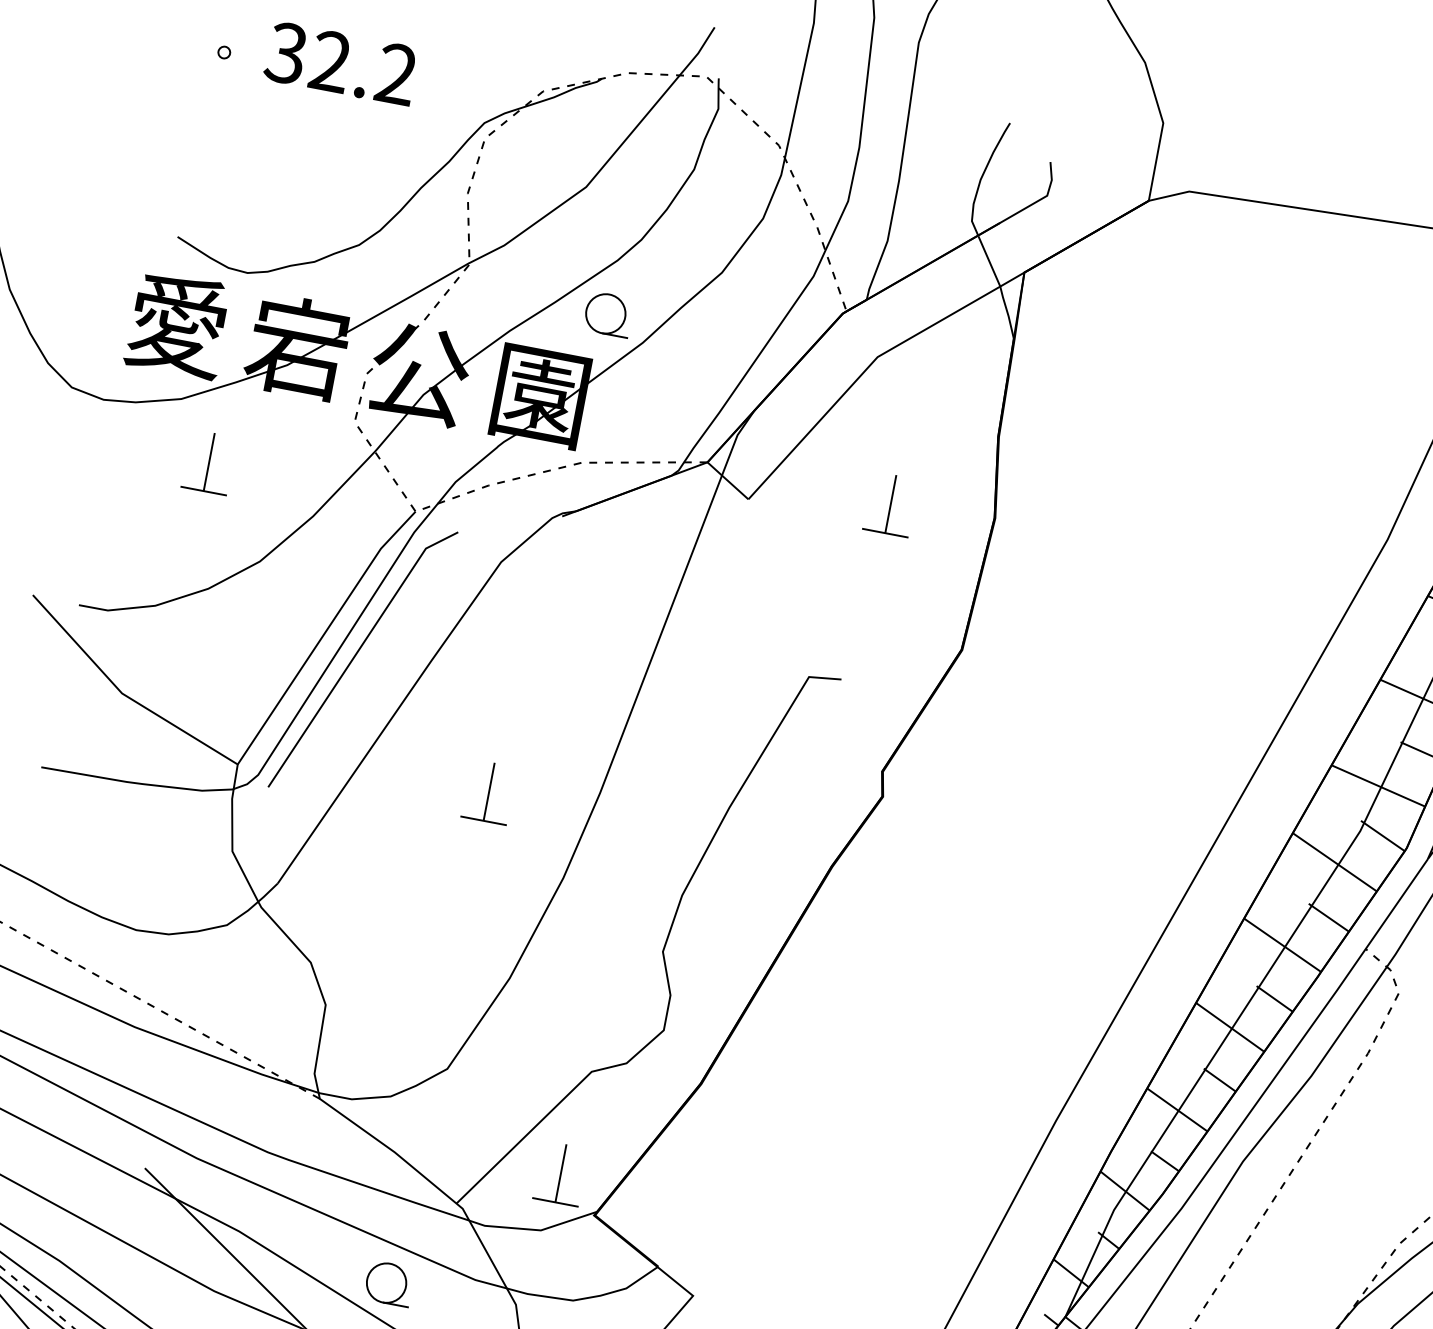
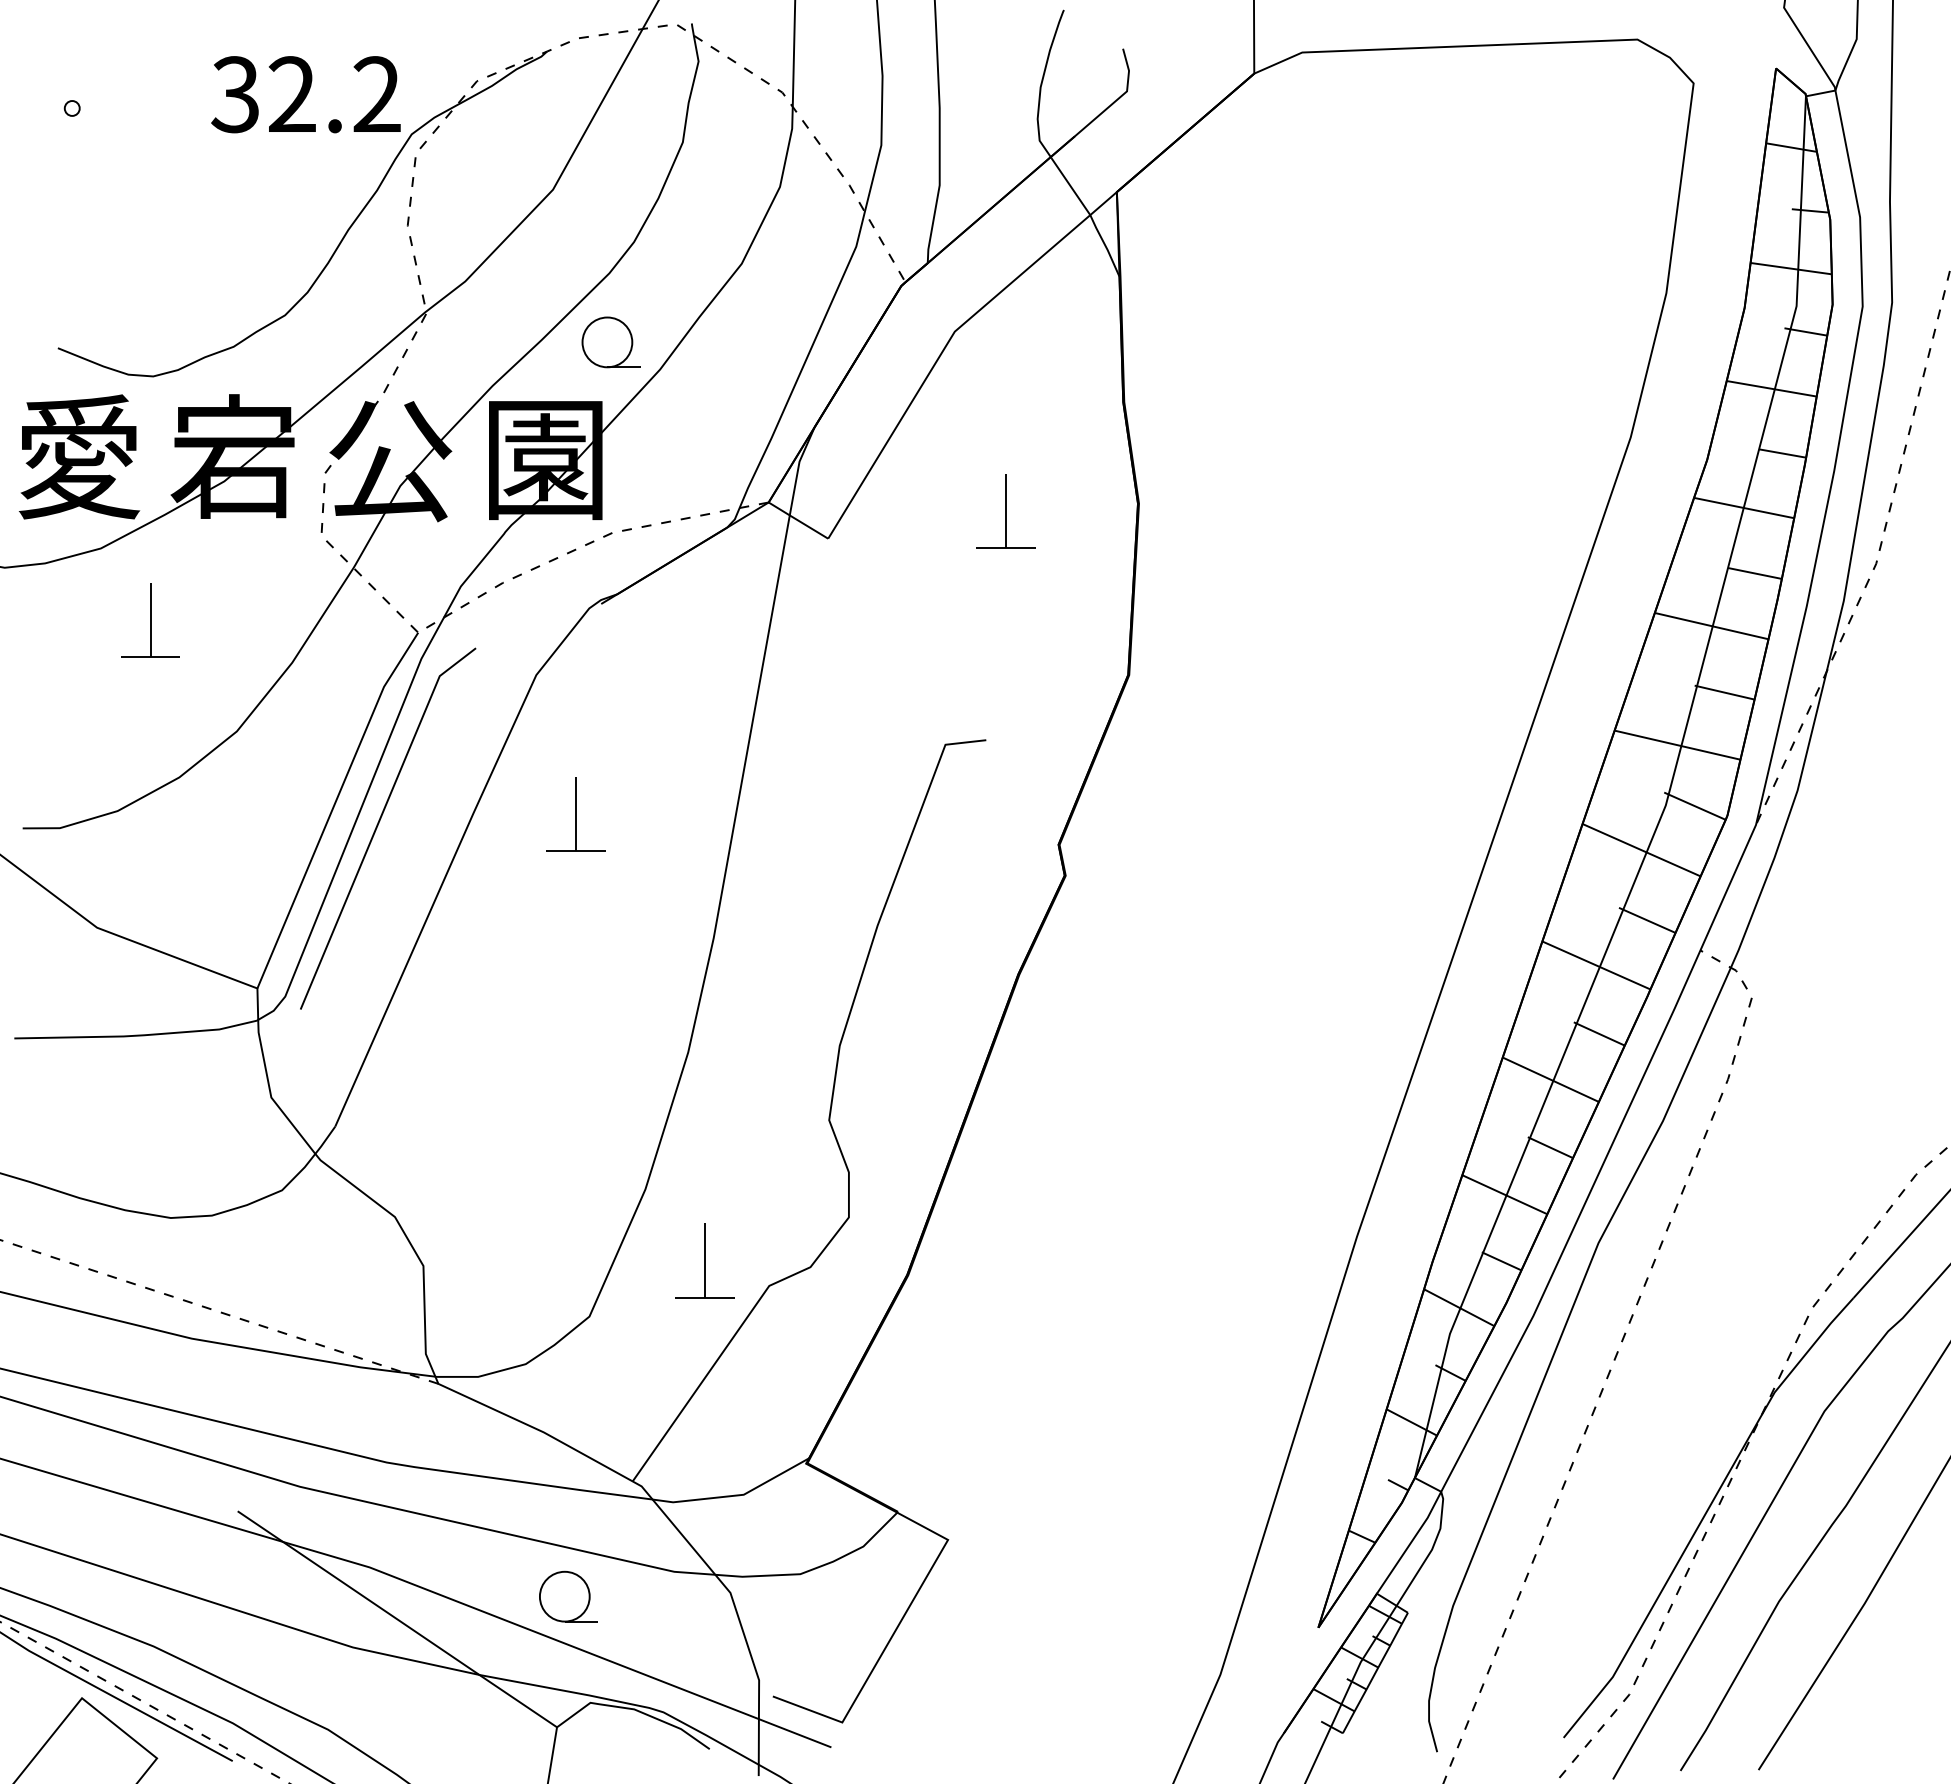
text: (340, 63) -> (305, 94), moved
part: (488, 792) -> (575, 814), moved
part: (560, 1173) -> (704, 1260), moved

